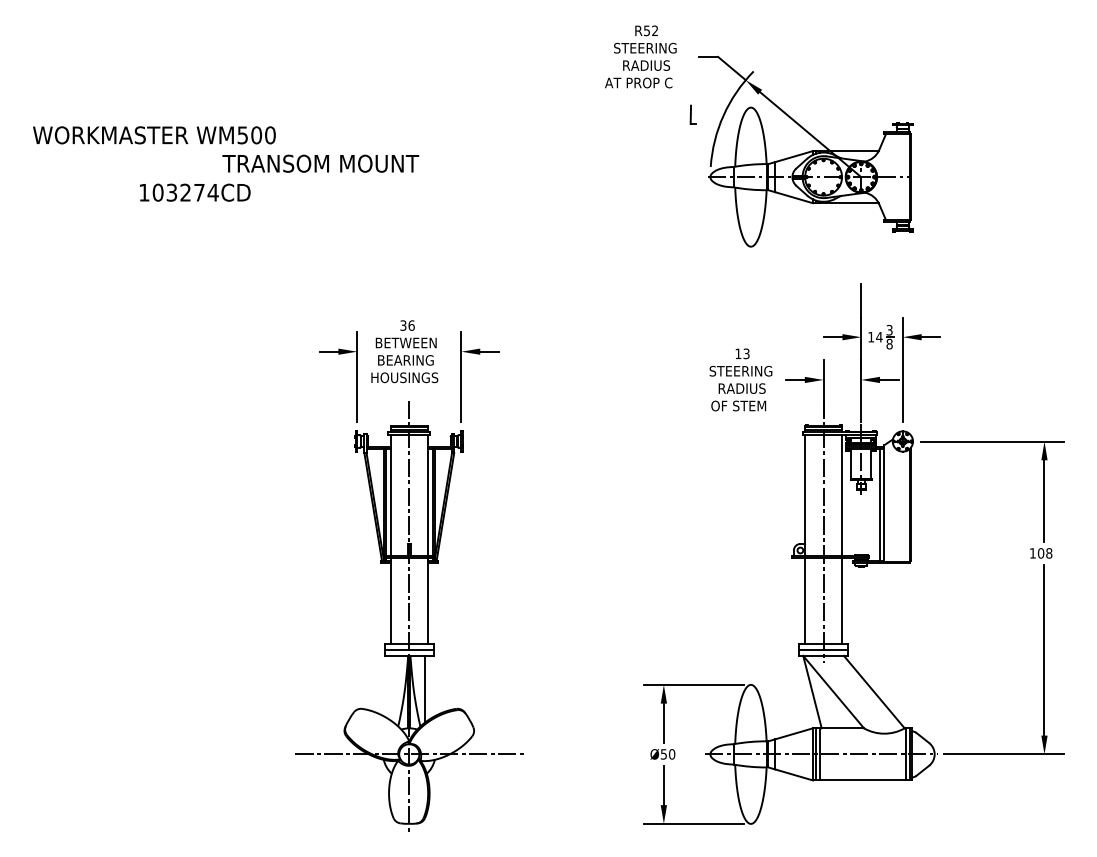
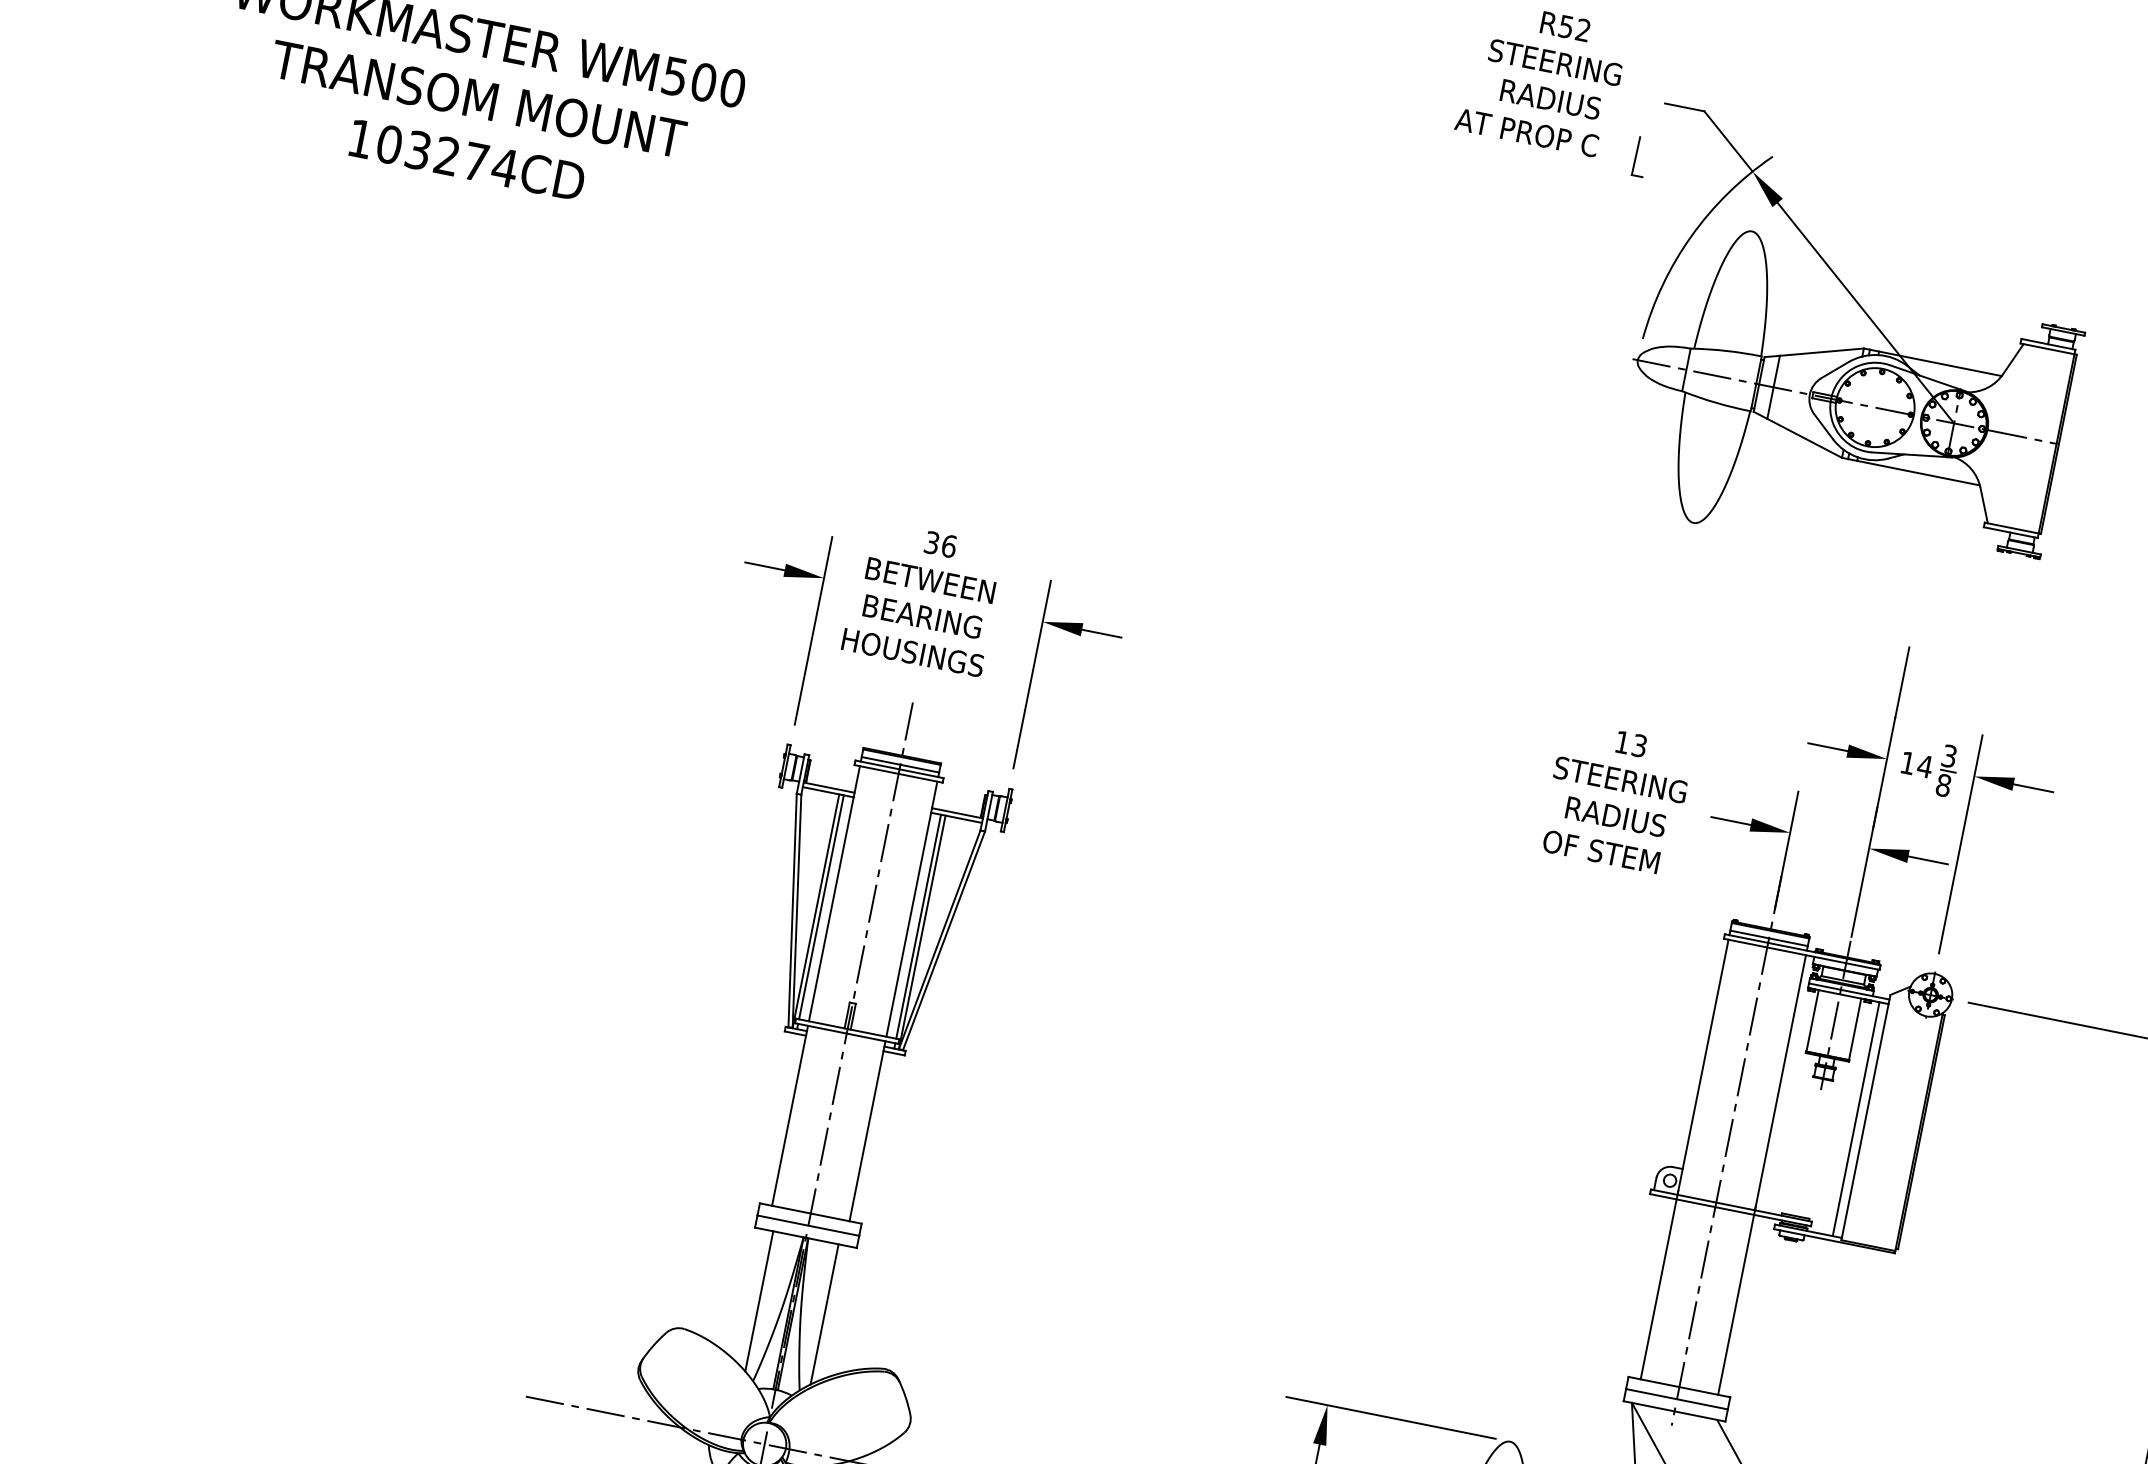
part: (692, 114) -> (1639, 156), moved
text: (320, 163) -> (477, 98), moved
text: (195, 192) -> (467, 159), moved
line: (393, 688) -> (759, 1299), added

